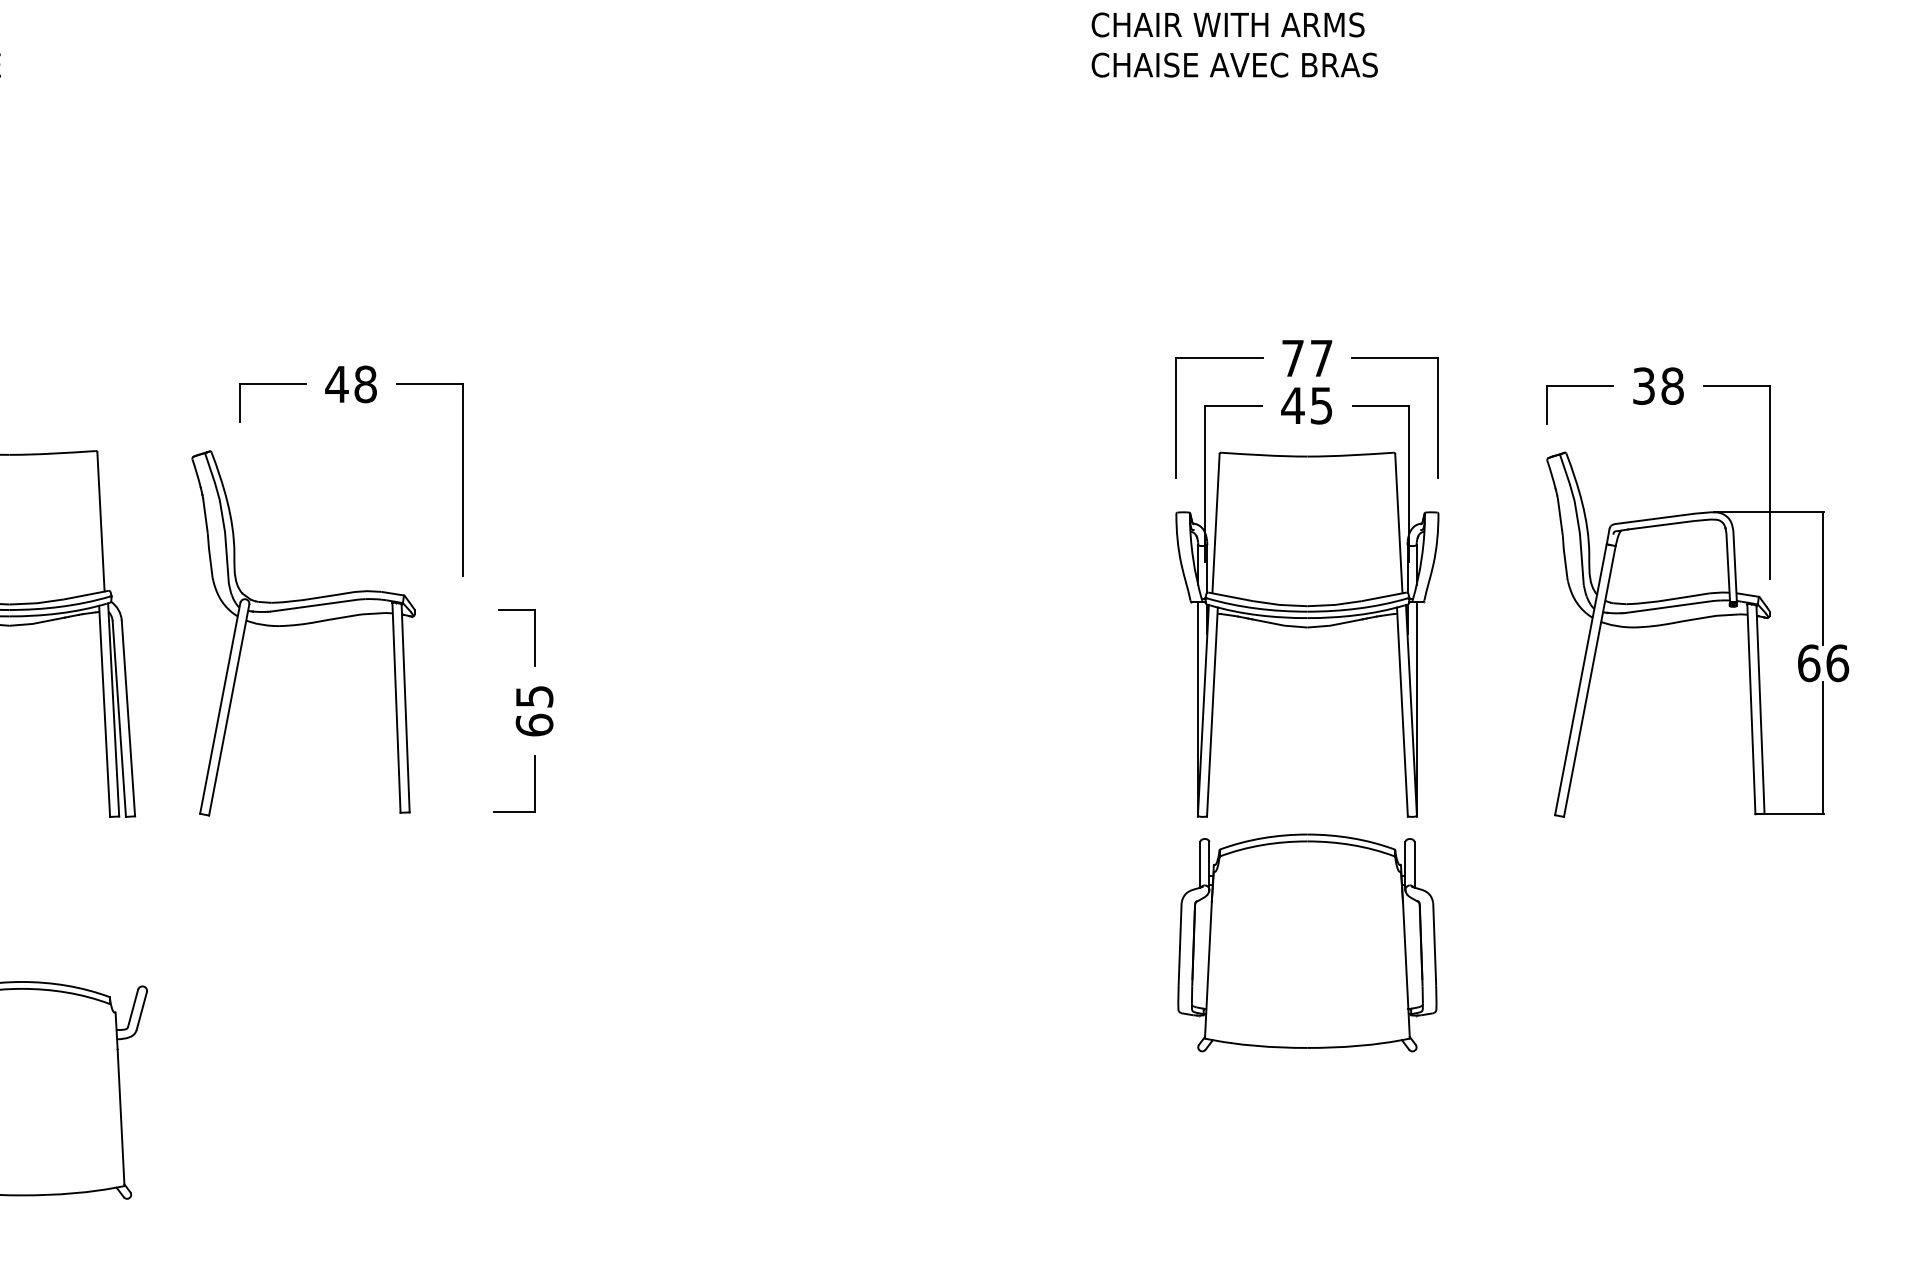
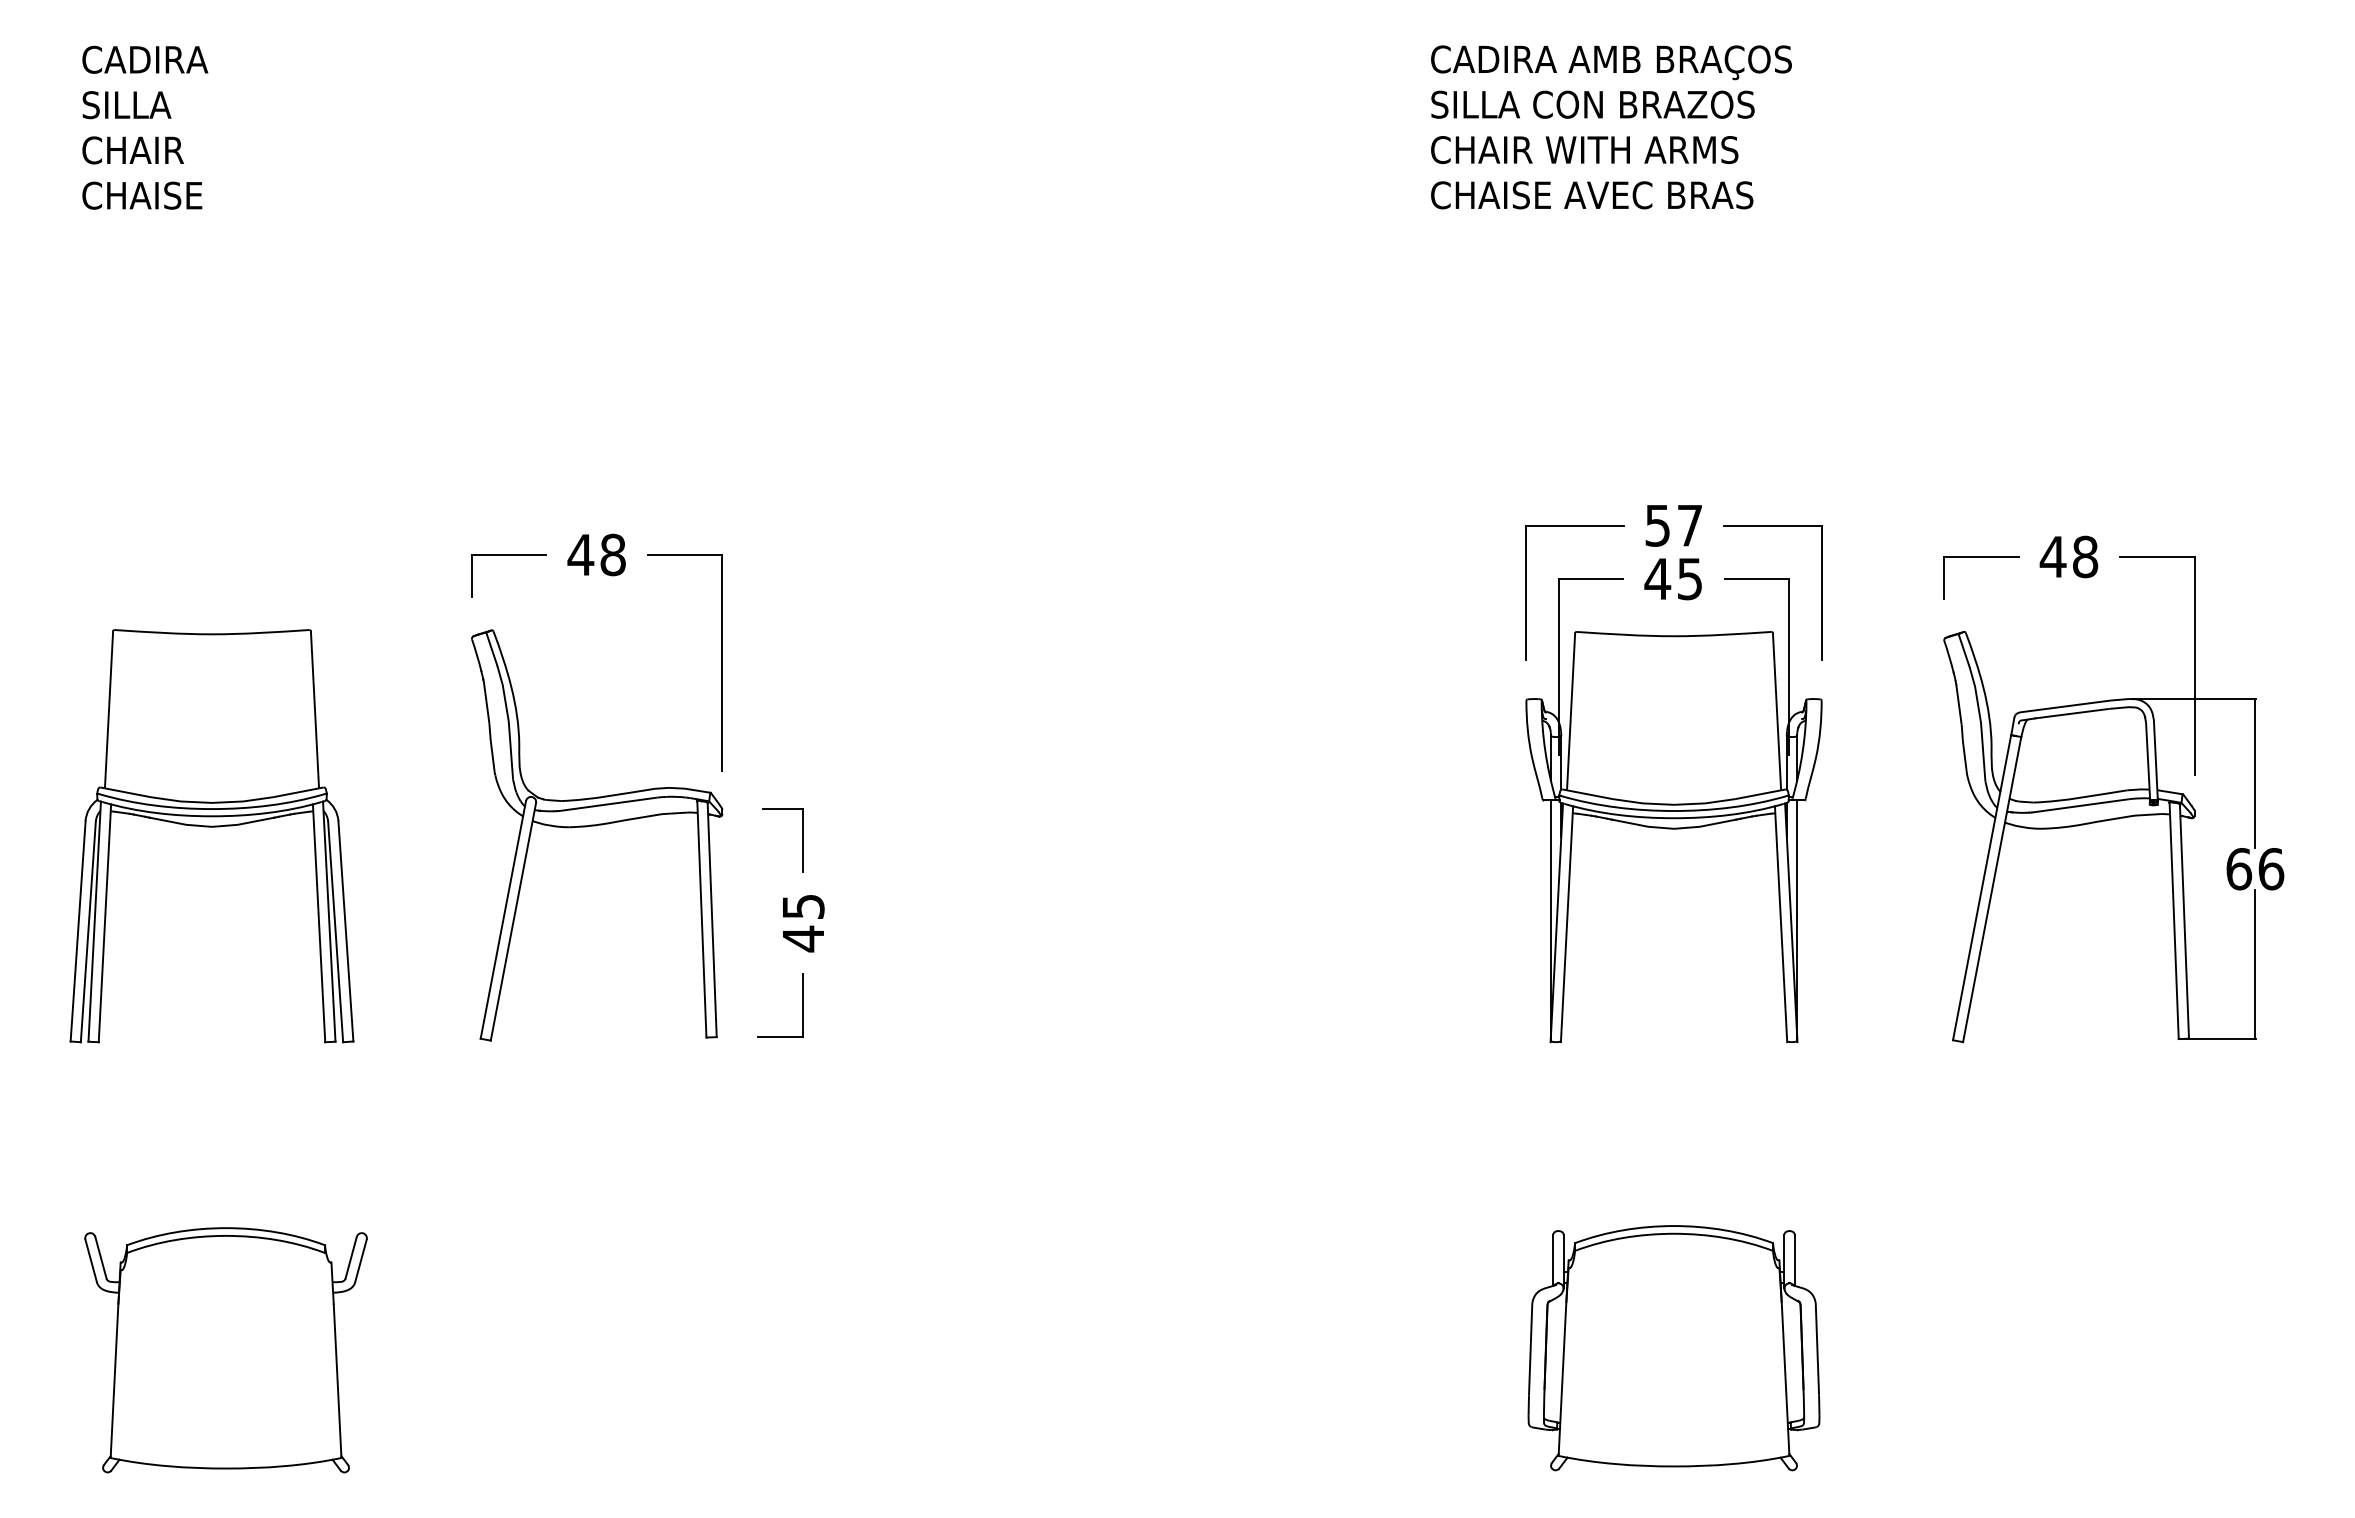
text: (1292, 358) -> (1657, 525), 77 -> 57
text: (1643, 385) -> (2052, 556), 38 -> 48
part: (302, 625) -> (595, 826), moved
text: (534, 724) -> (803, 938), 65 -> 45
part: (1306, 943) -> (1673, 1348), moved

